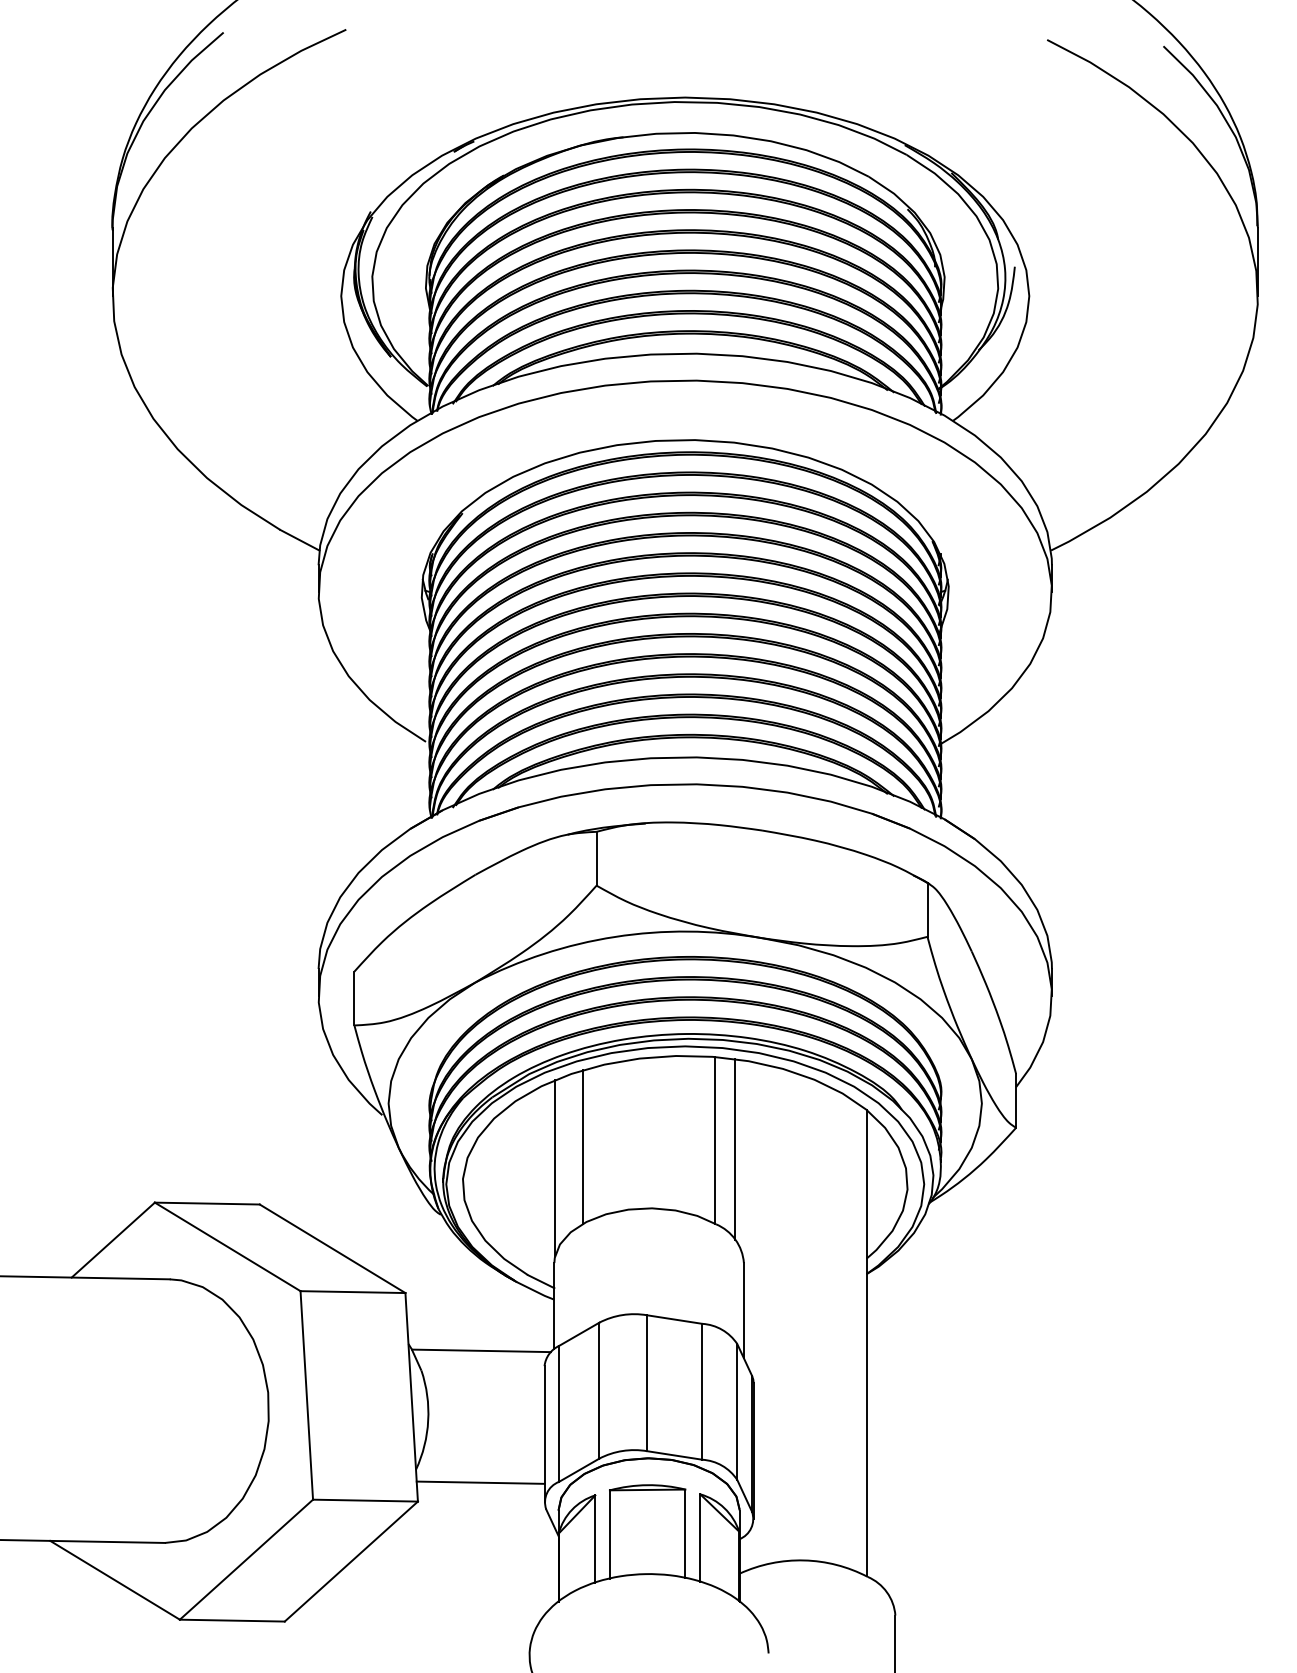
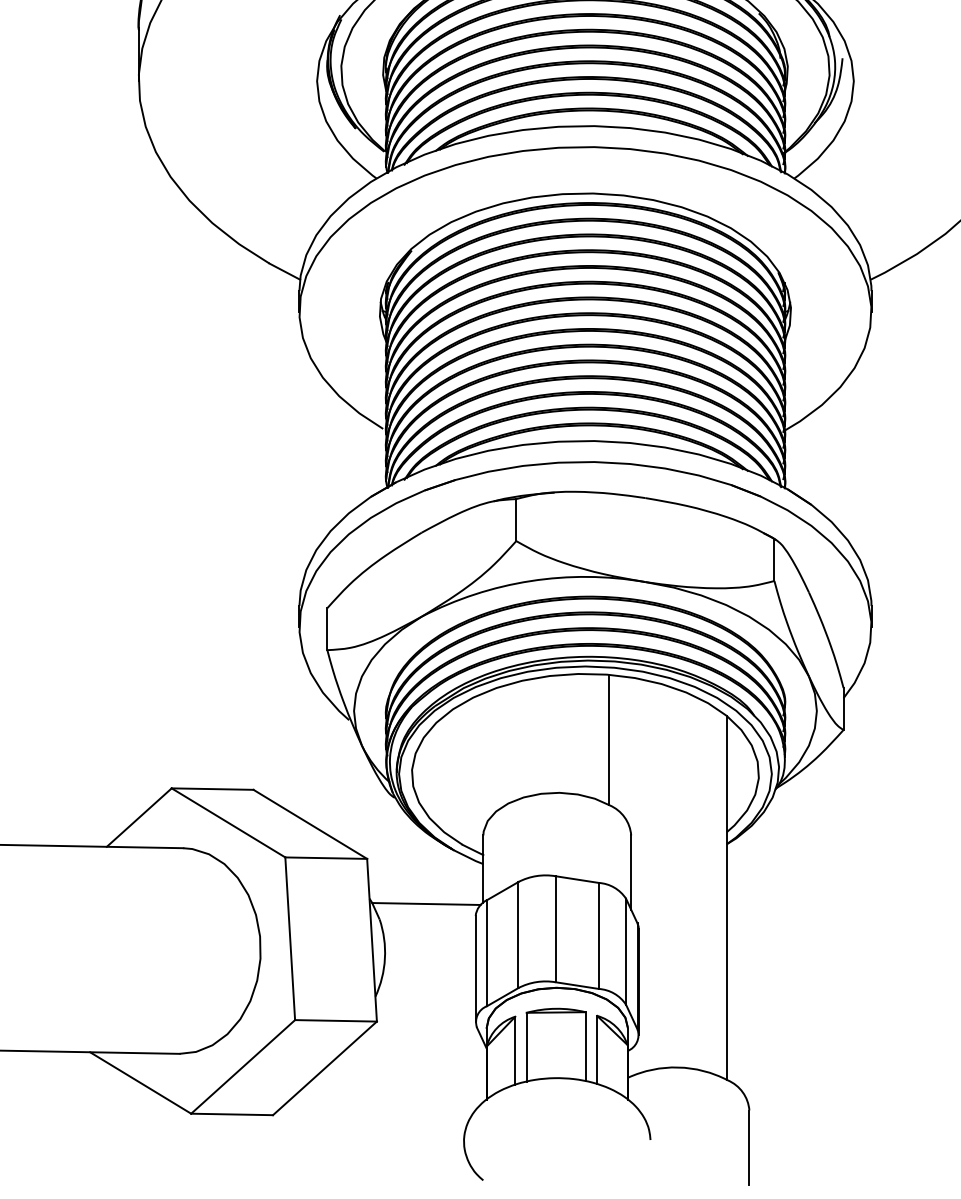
line: (583, 1146) -> (506, 744), removed
line: (734, 1149) -> (623, 746), removed
line: (555, 1167) -> (484, 760), removed
line: (480, 1482) -> (425, 1006), removed

